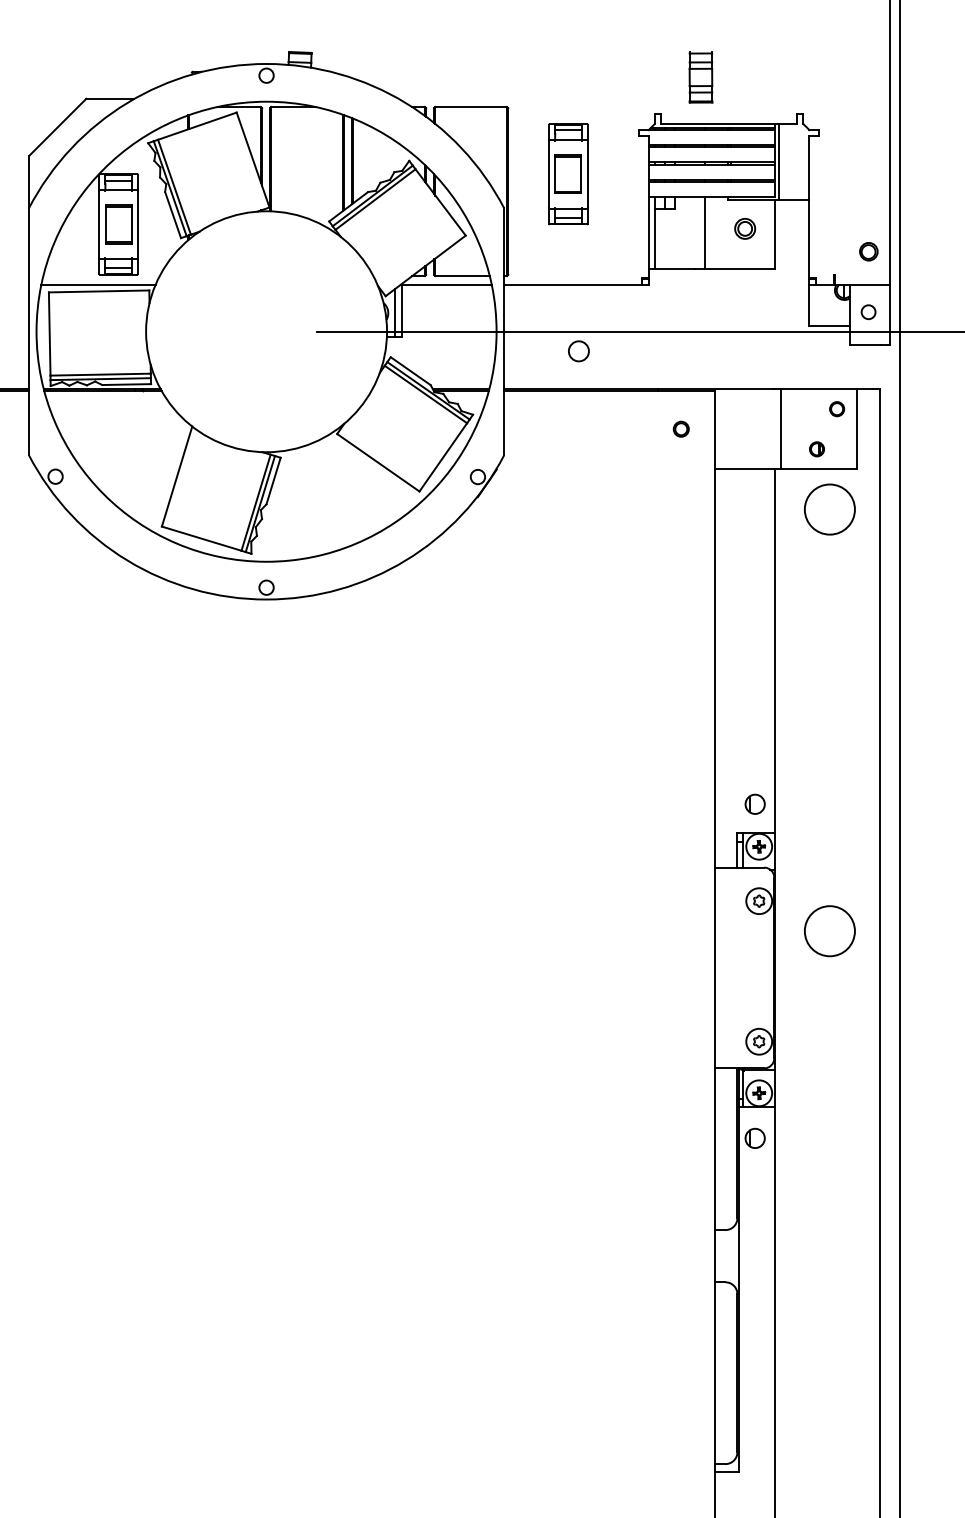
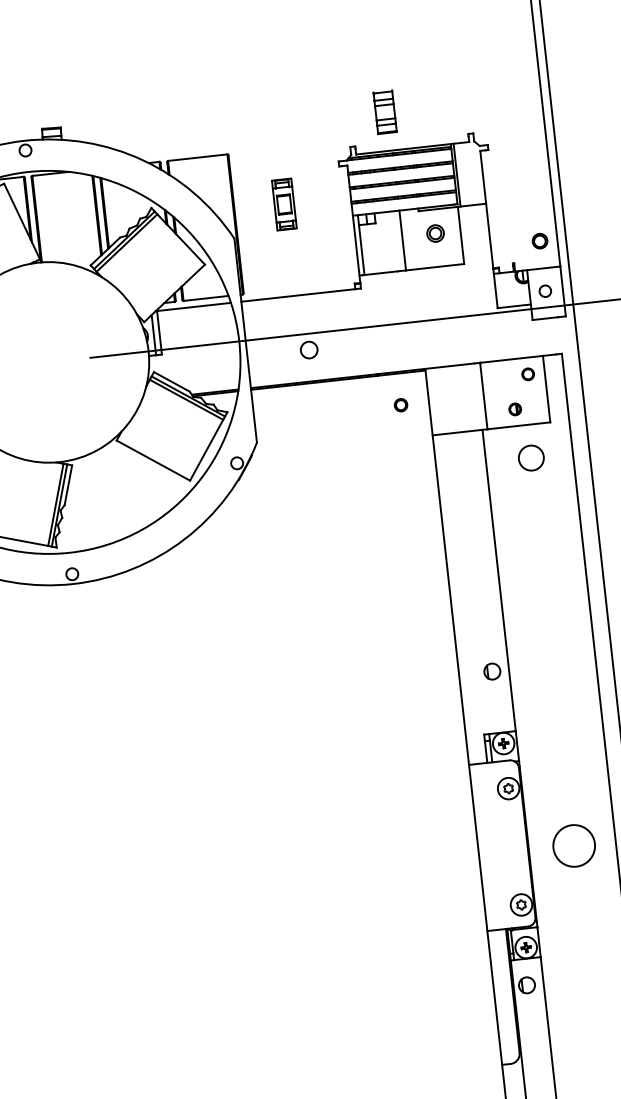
part: (568, 174) -> (284, 204), size x0.6
circle: (829, 509) -> (531, 458), size x0.6
part: (754, 803) -> (491, 670), moved
circle: (829, 931) -> (573, 846), moved

